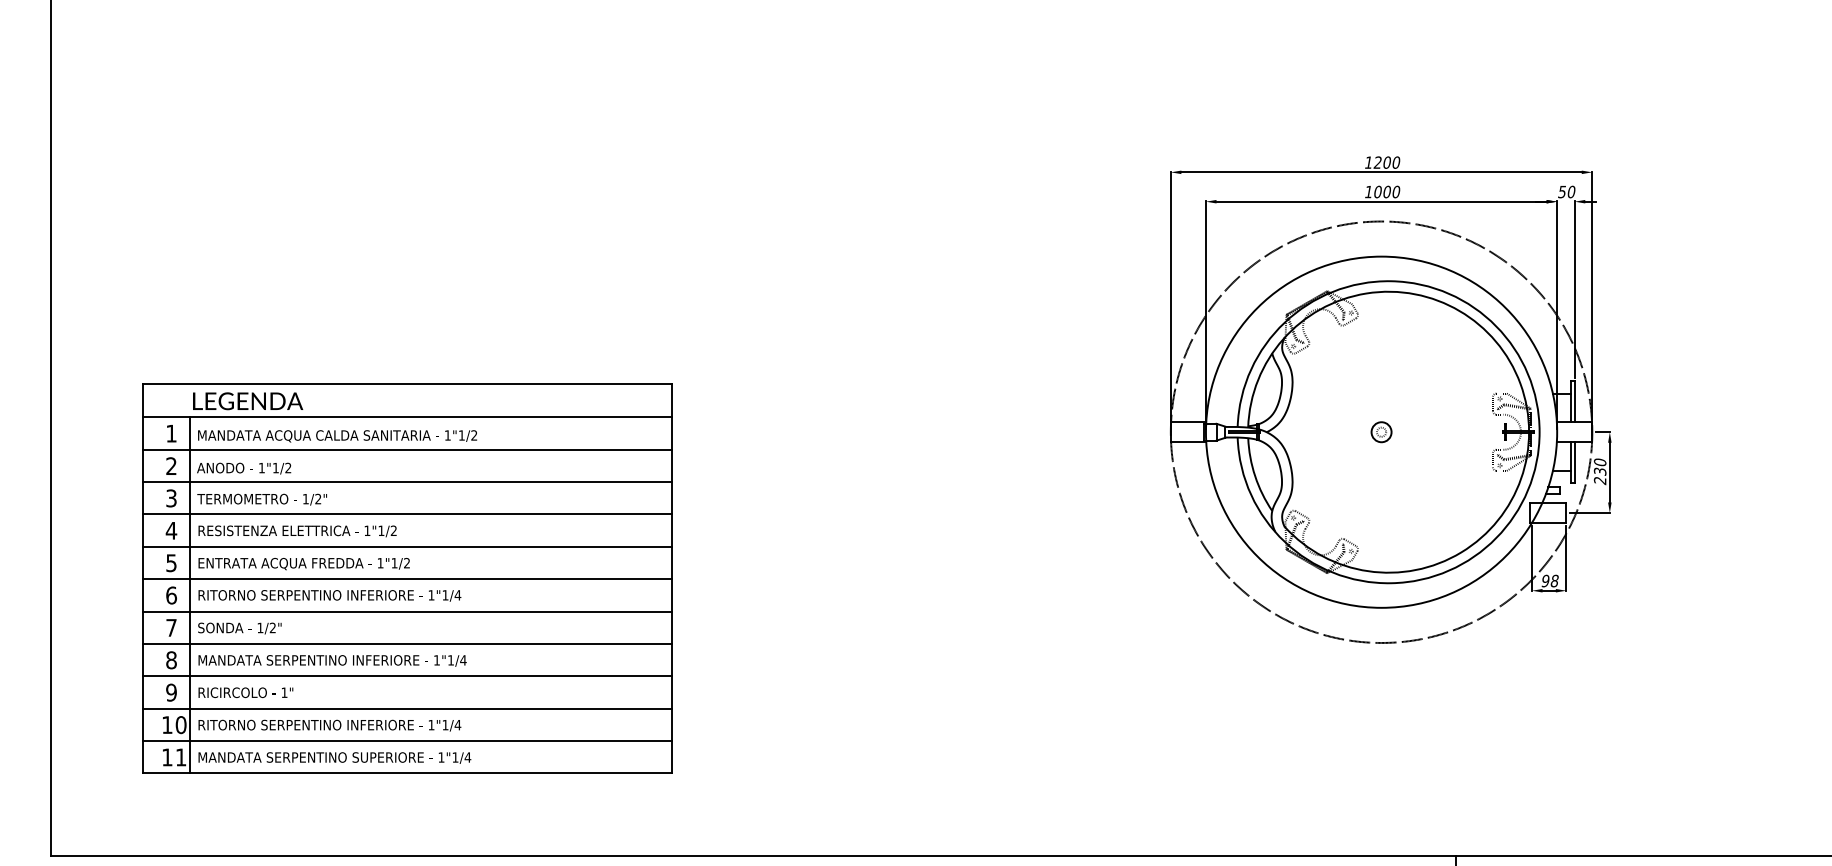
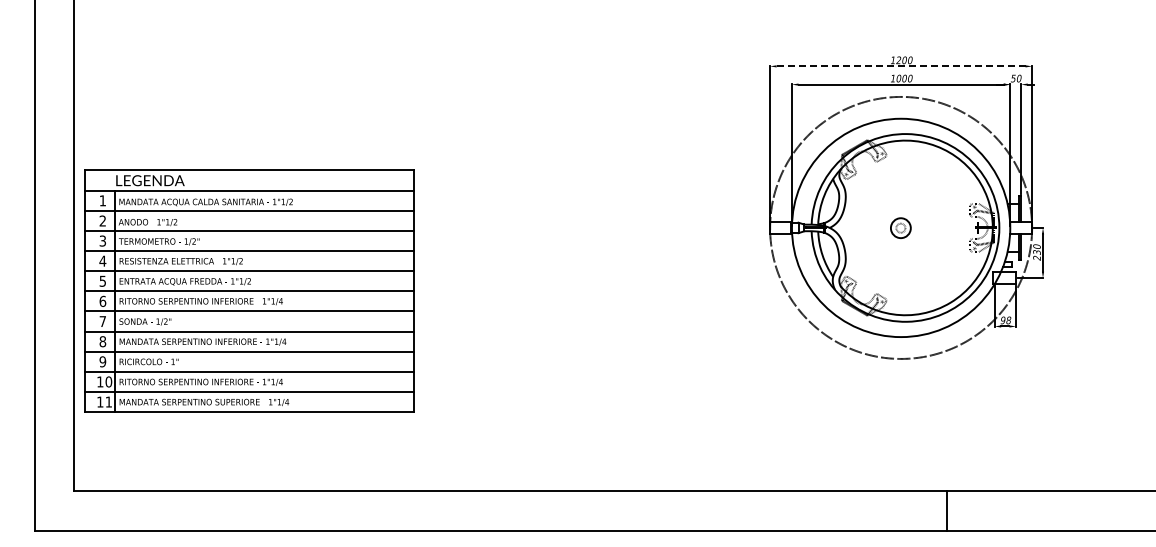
line: (1382, 172) -> (901, 66), solid -> dashed
part: (1382, 431) -> (901, 227), size x1.6
part: (407, 577) -> (249, 290), moved

